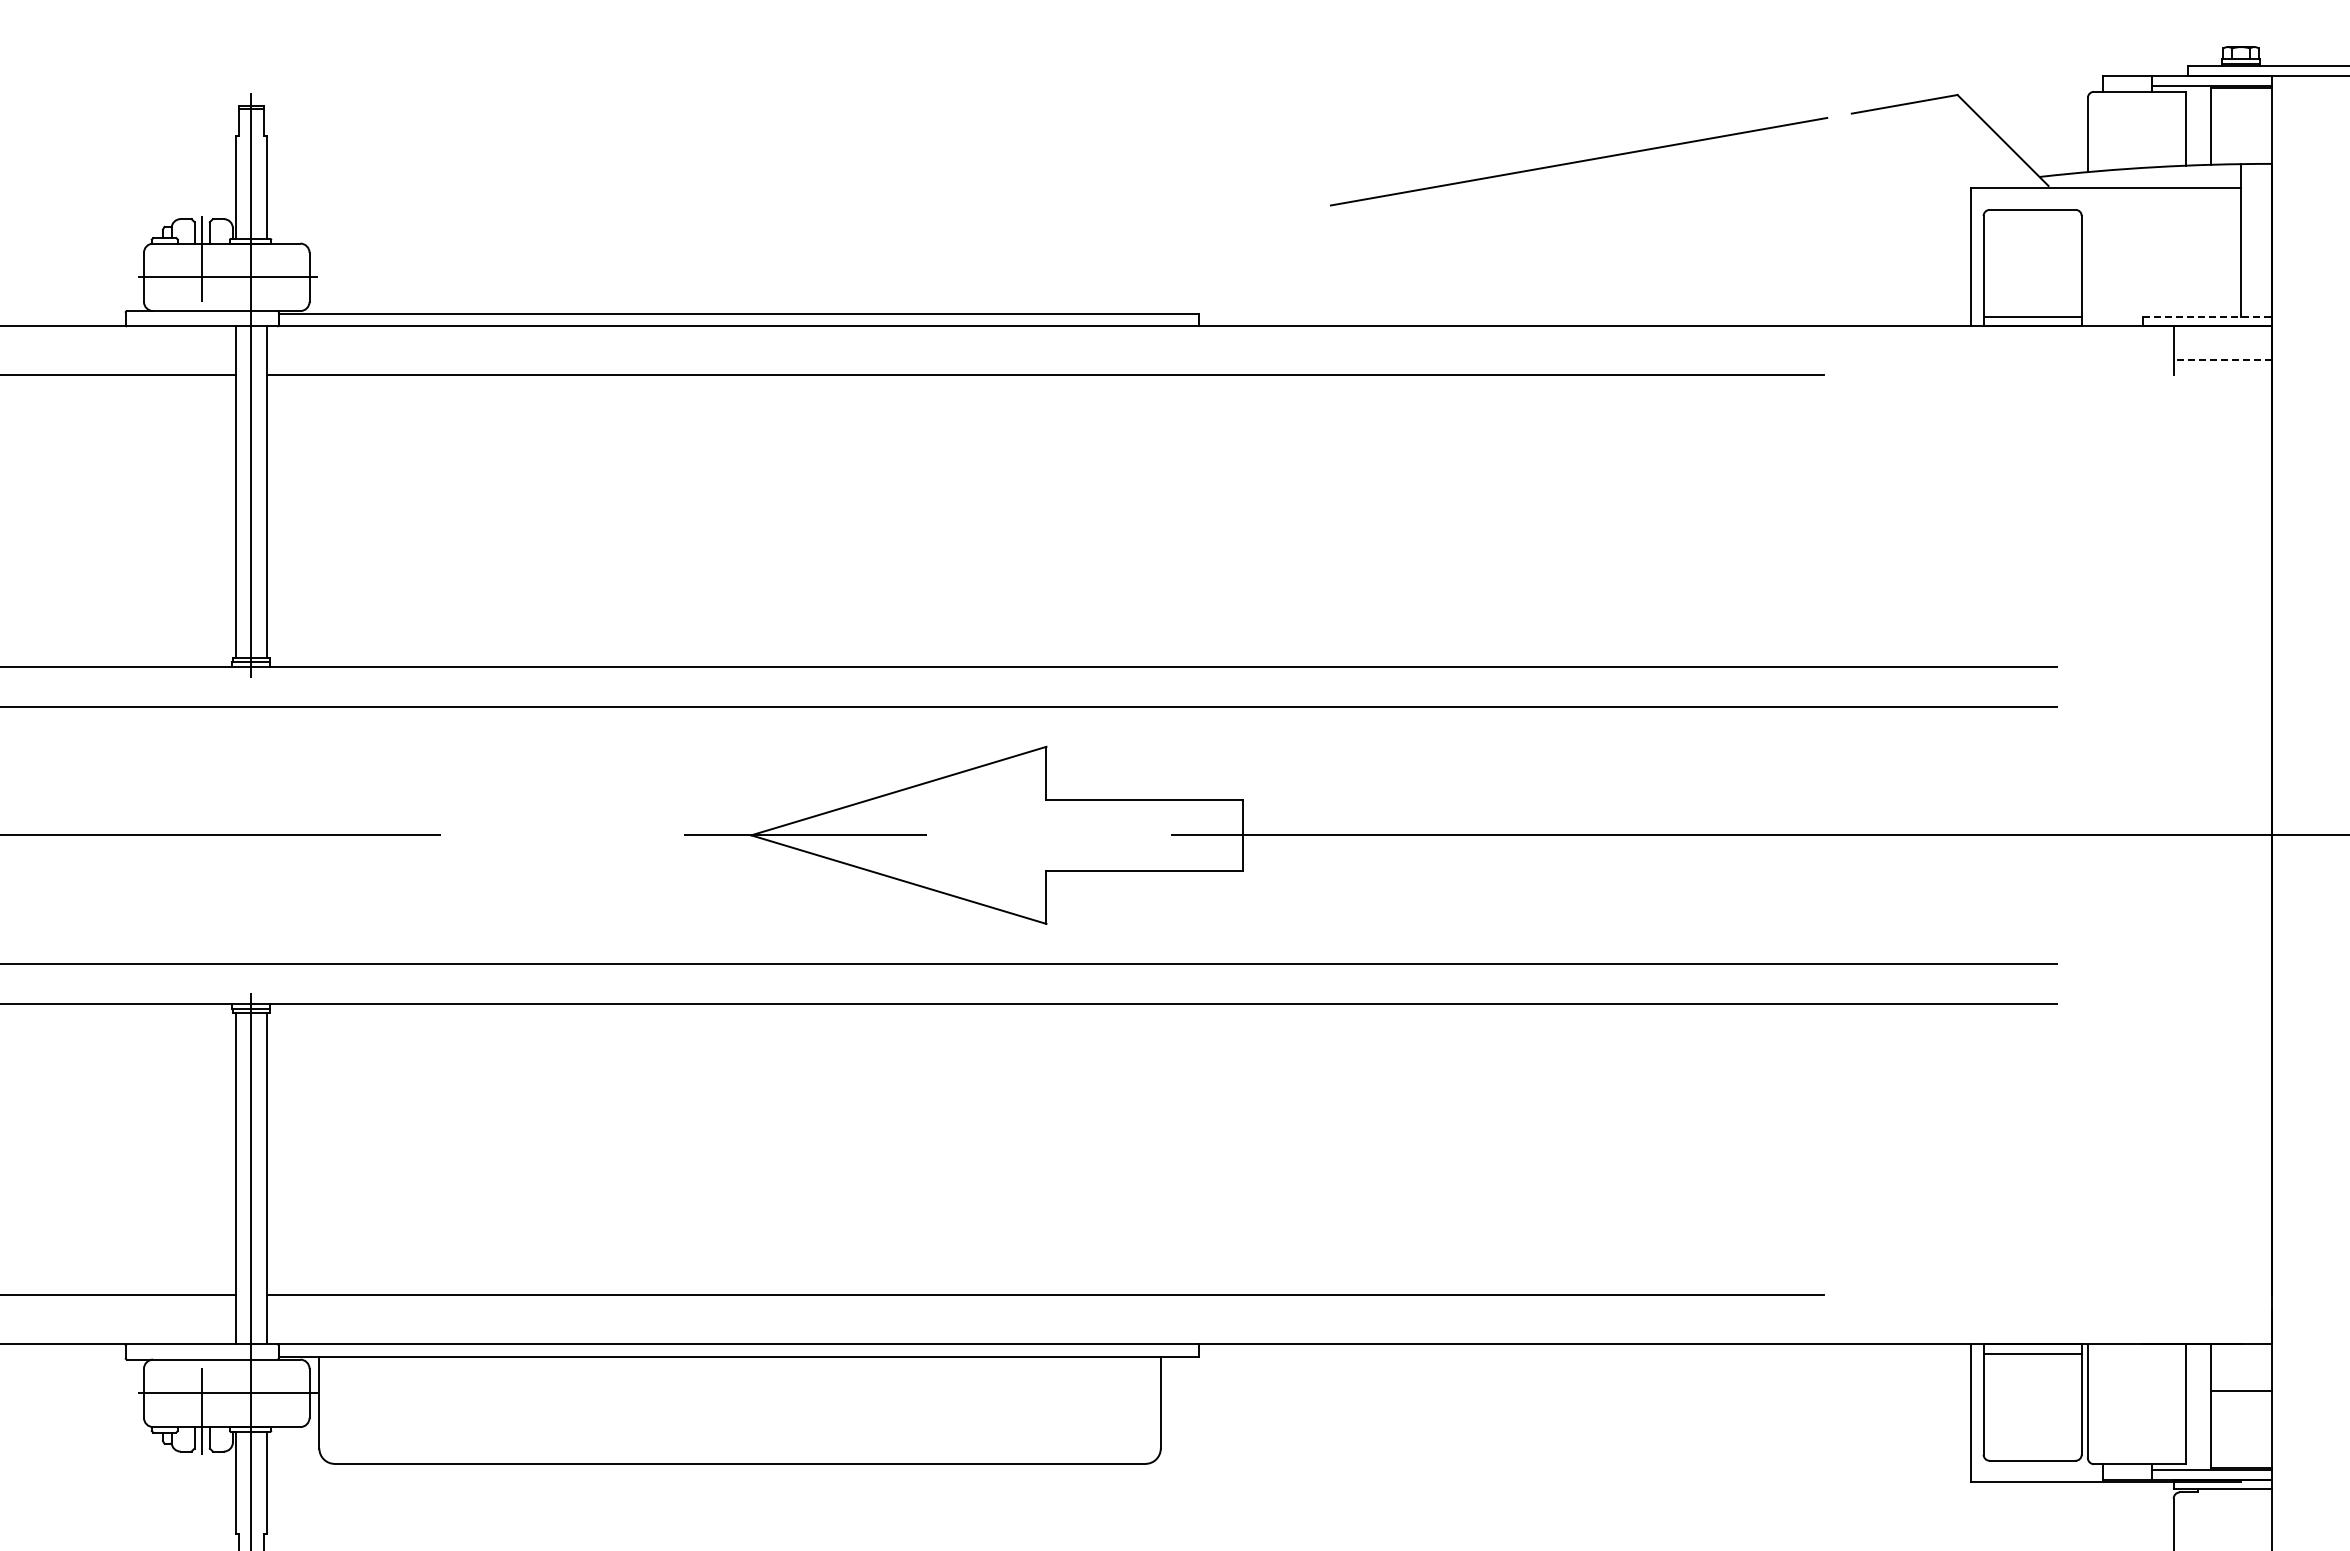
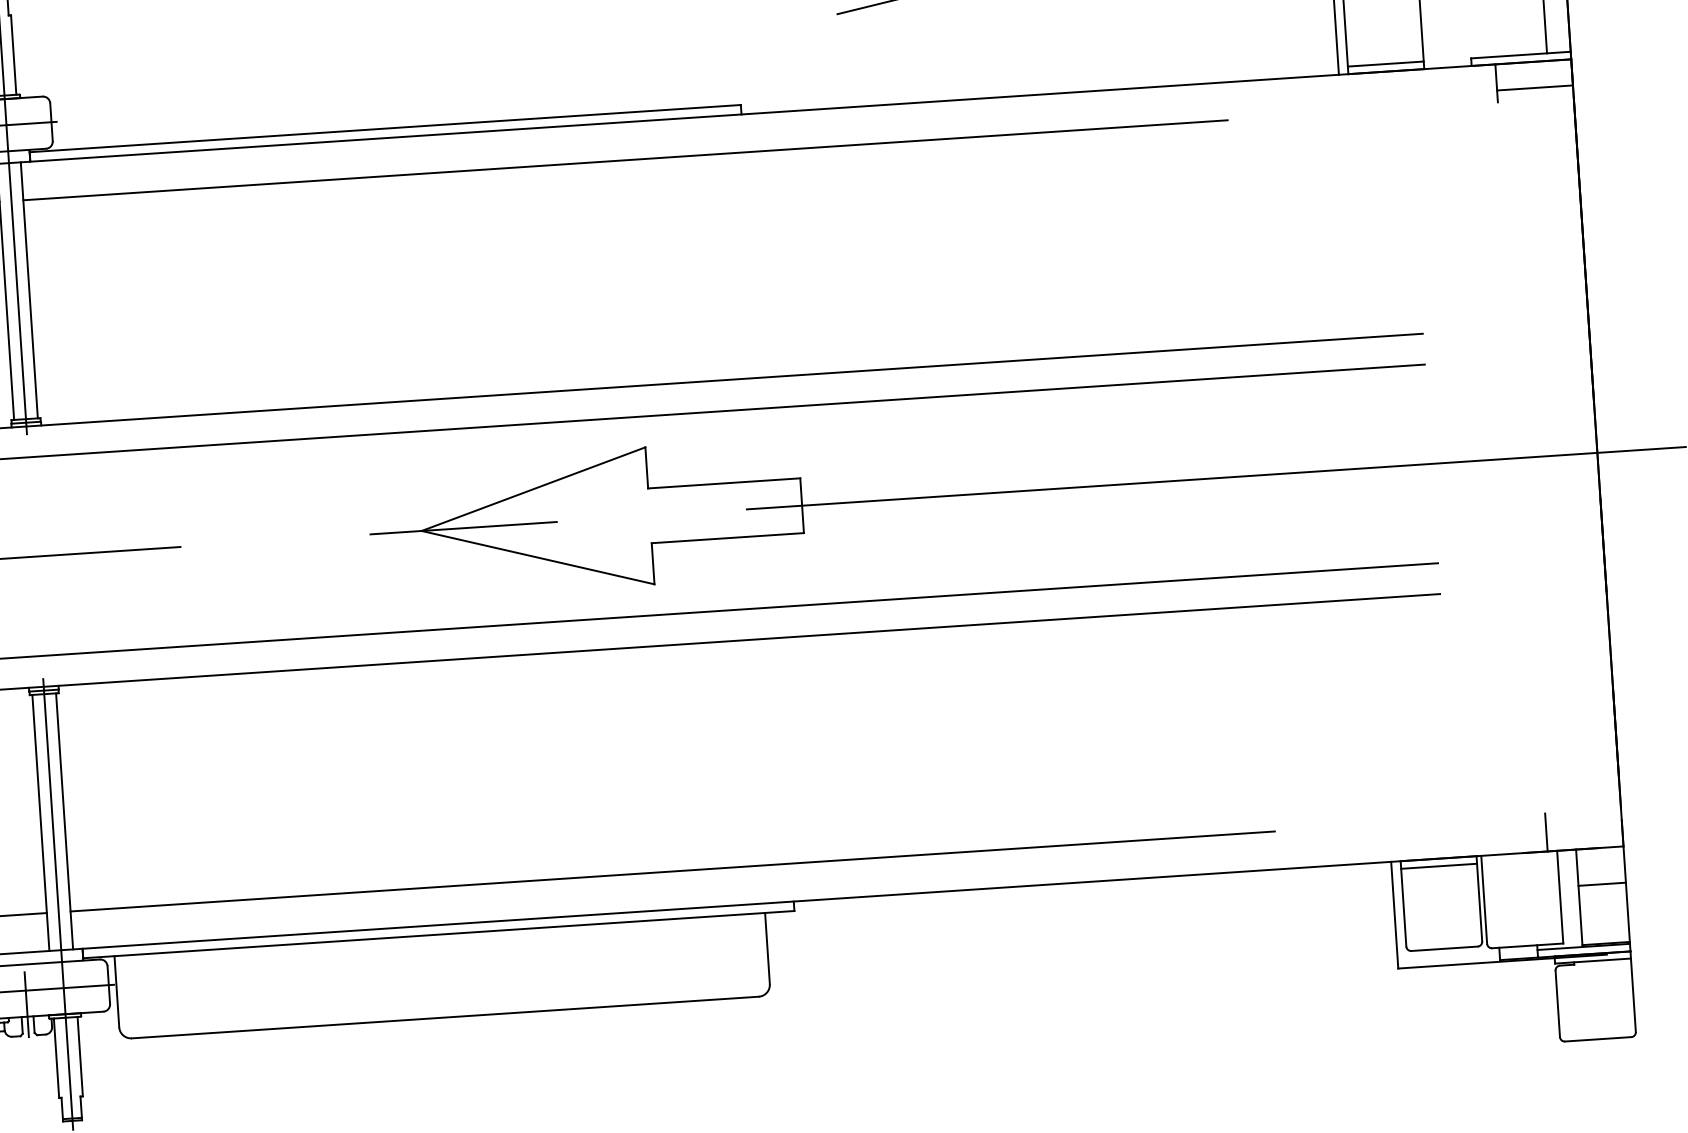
line: (2207, 316) -> (1520, 55), dashed -> solid
line: (2222, 360) -> (1534, 88), dashed -> solid
line: (2173, 1319) -> (1546, 832), added

